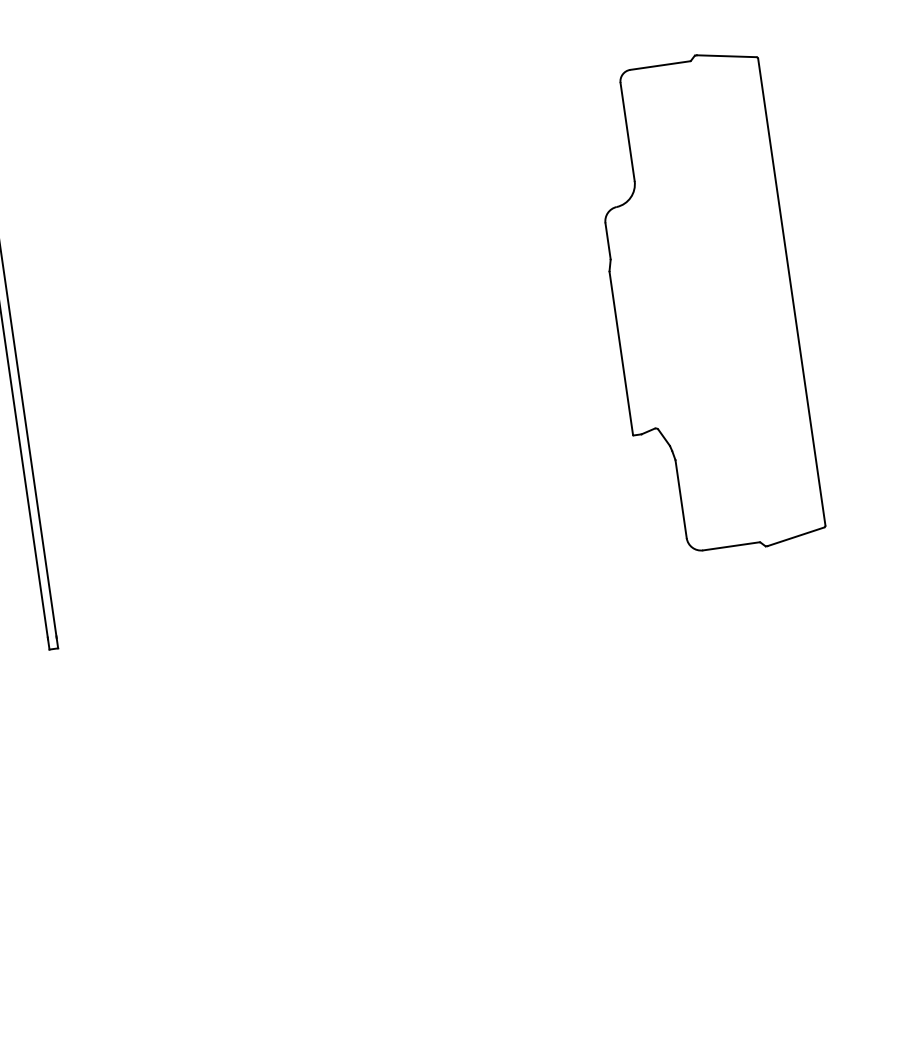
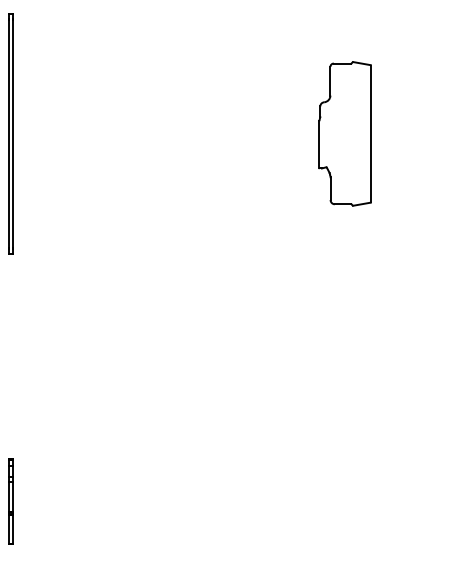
part: (702, 304) -> (344, 133), size x0.6

